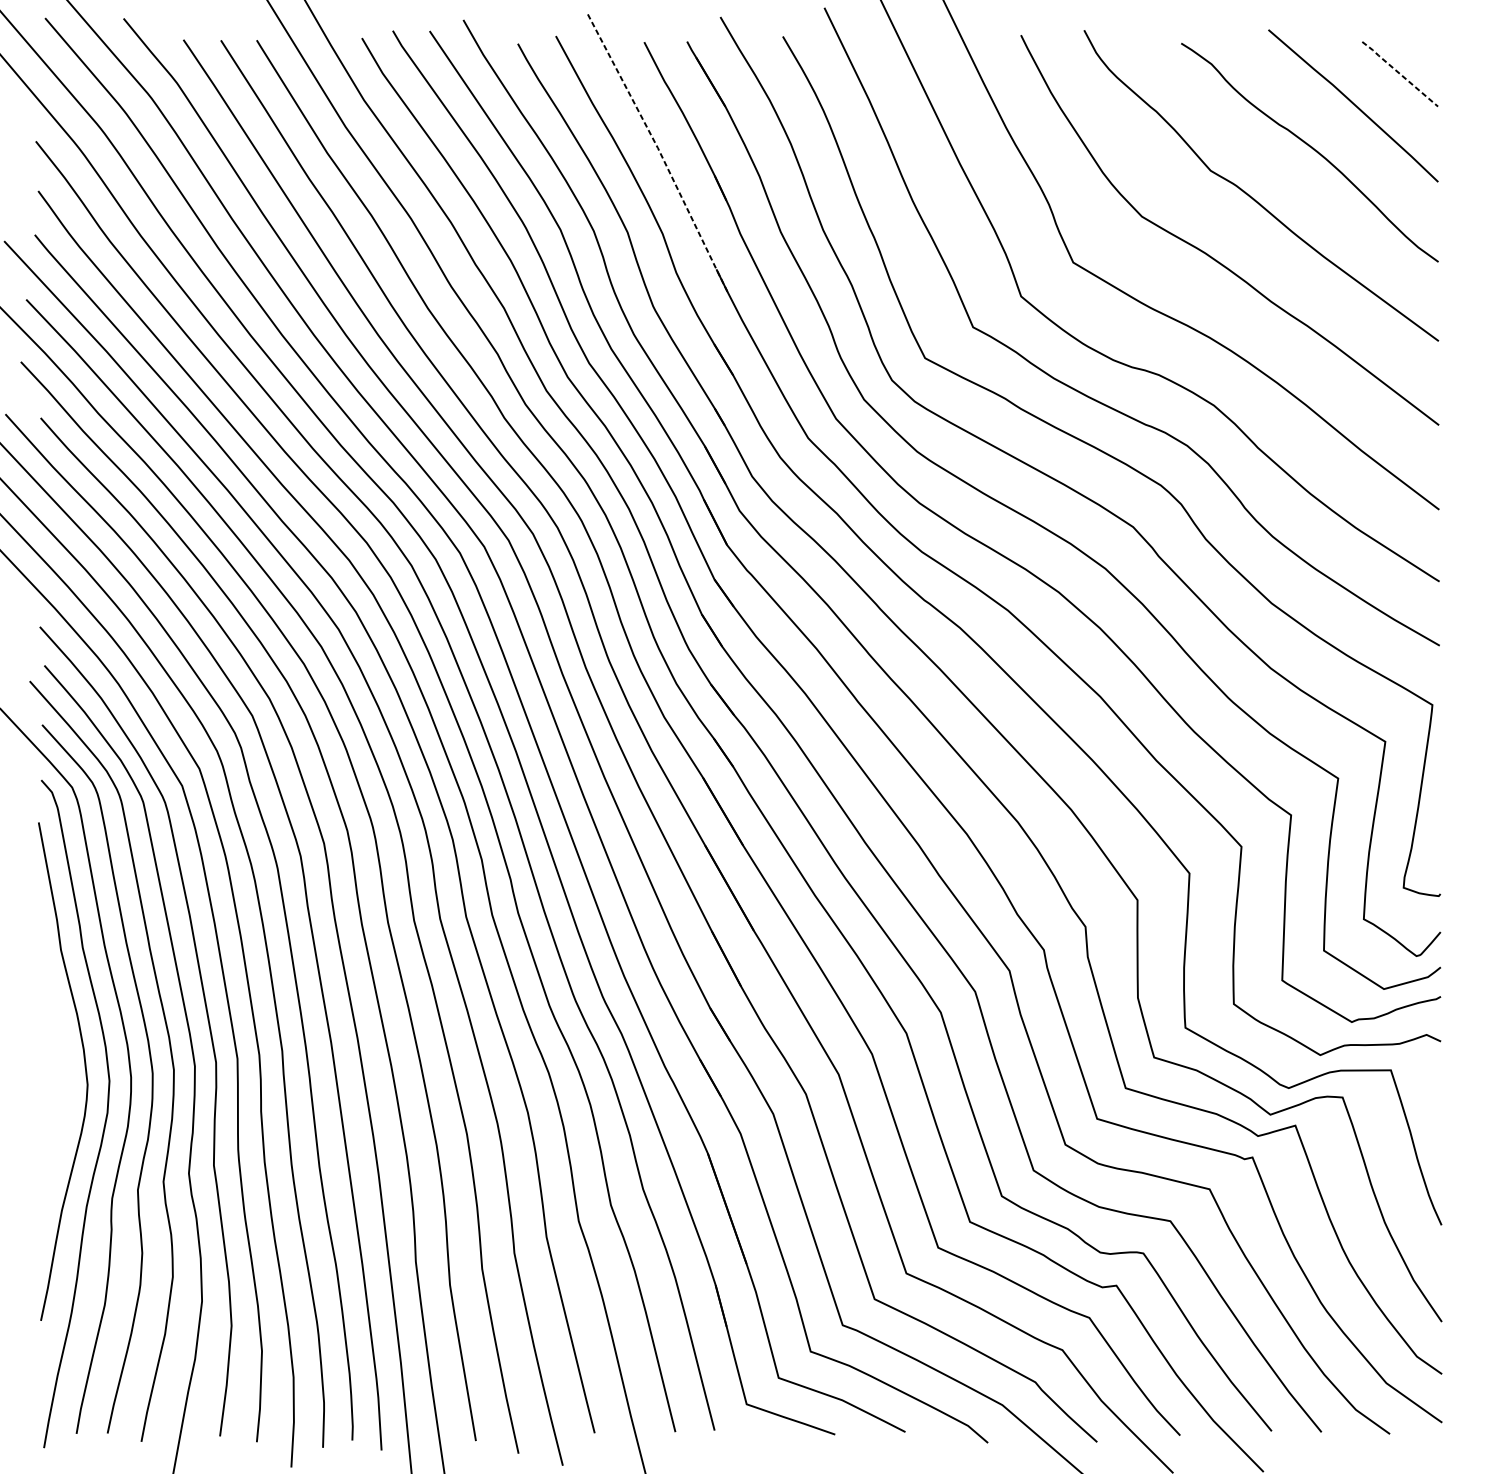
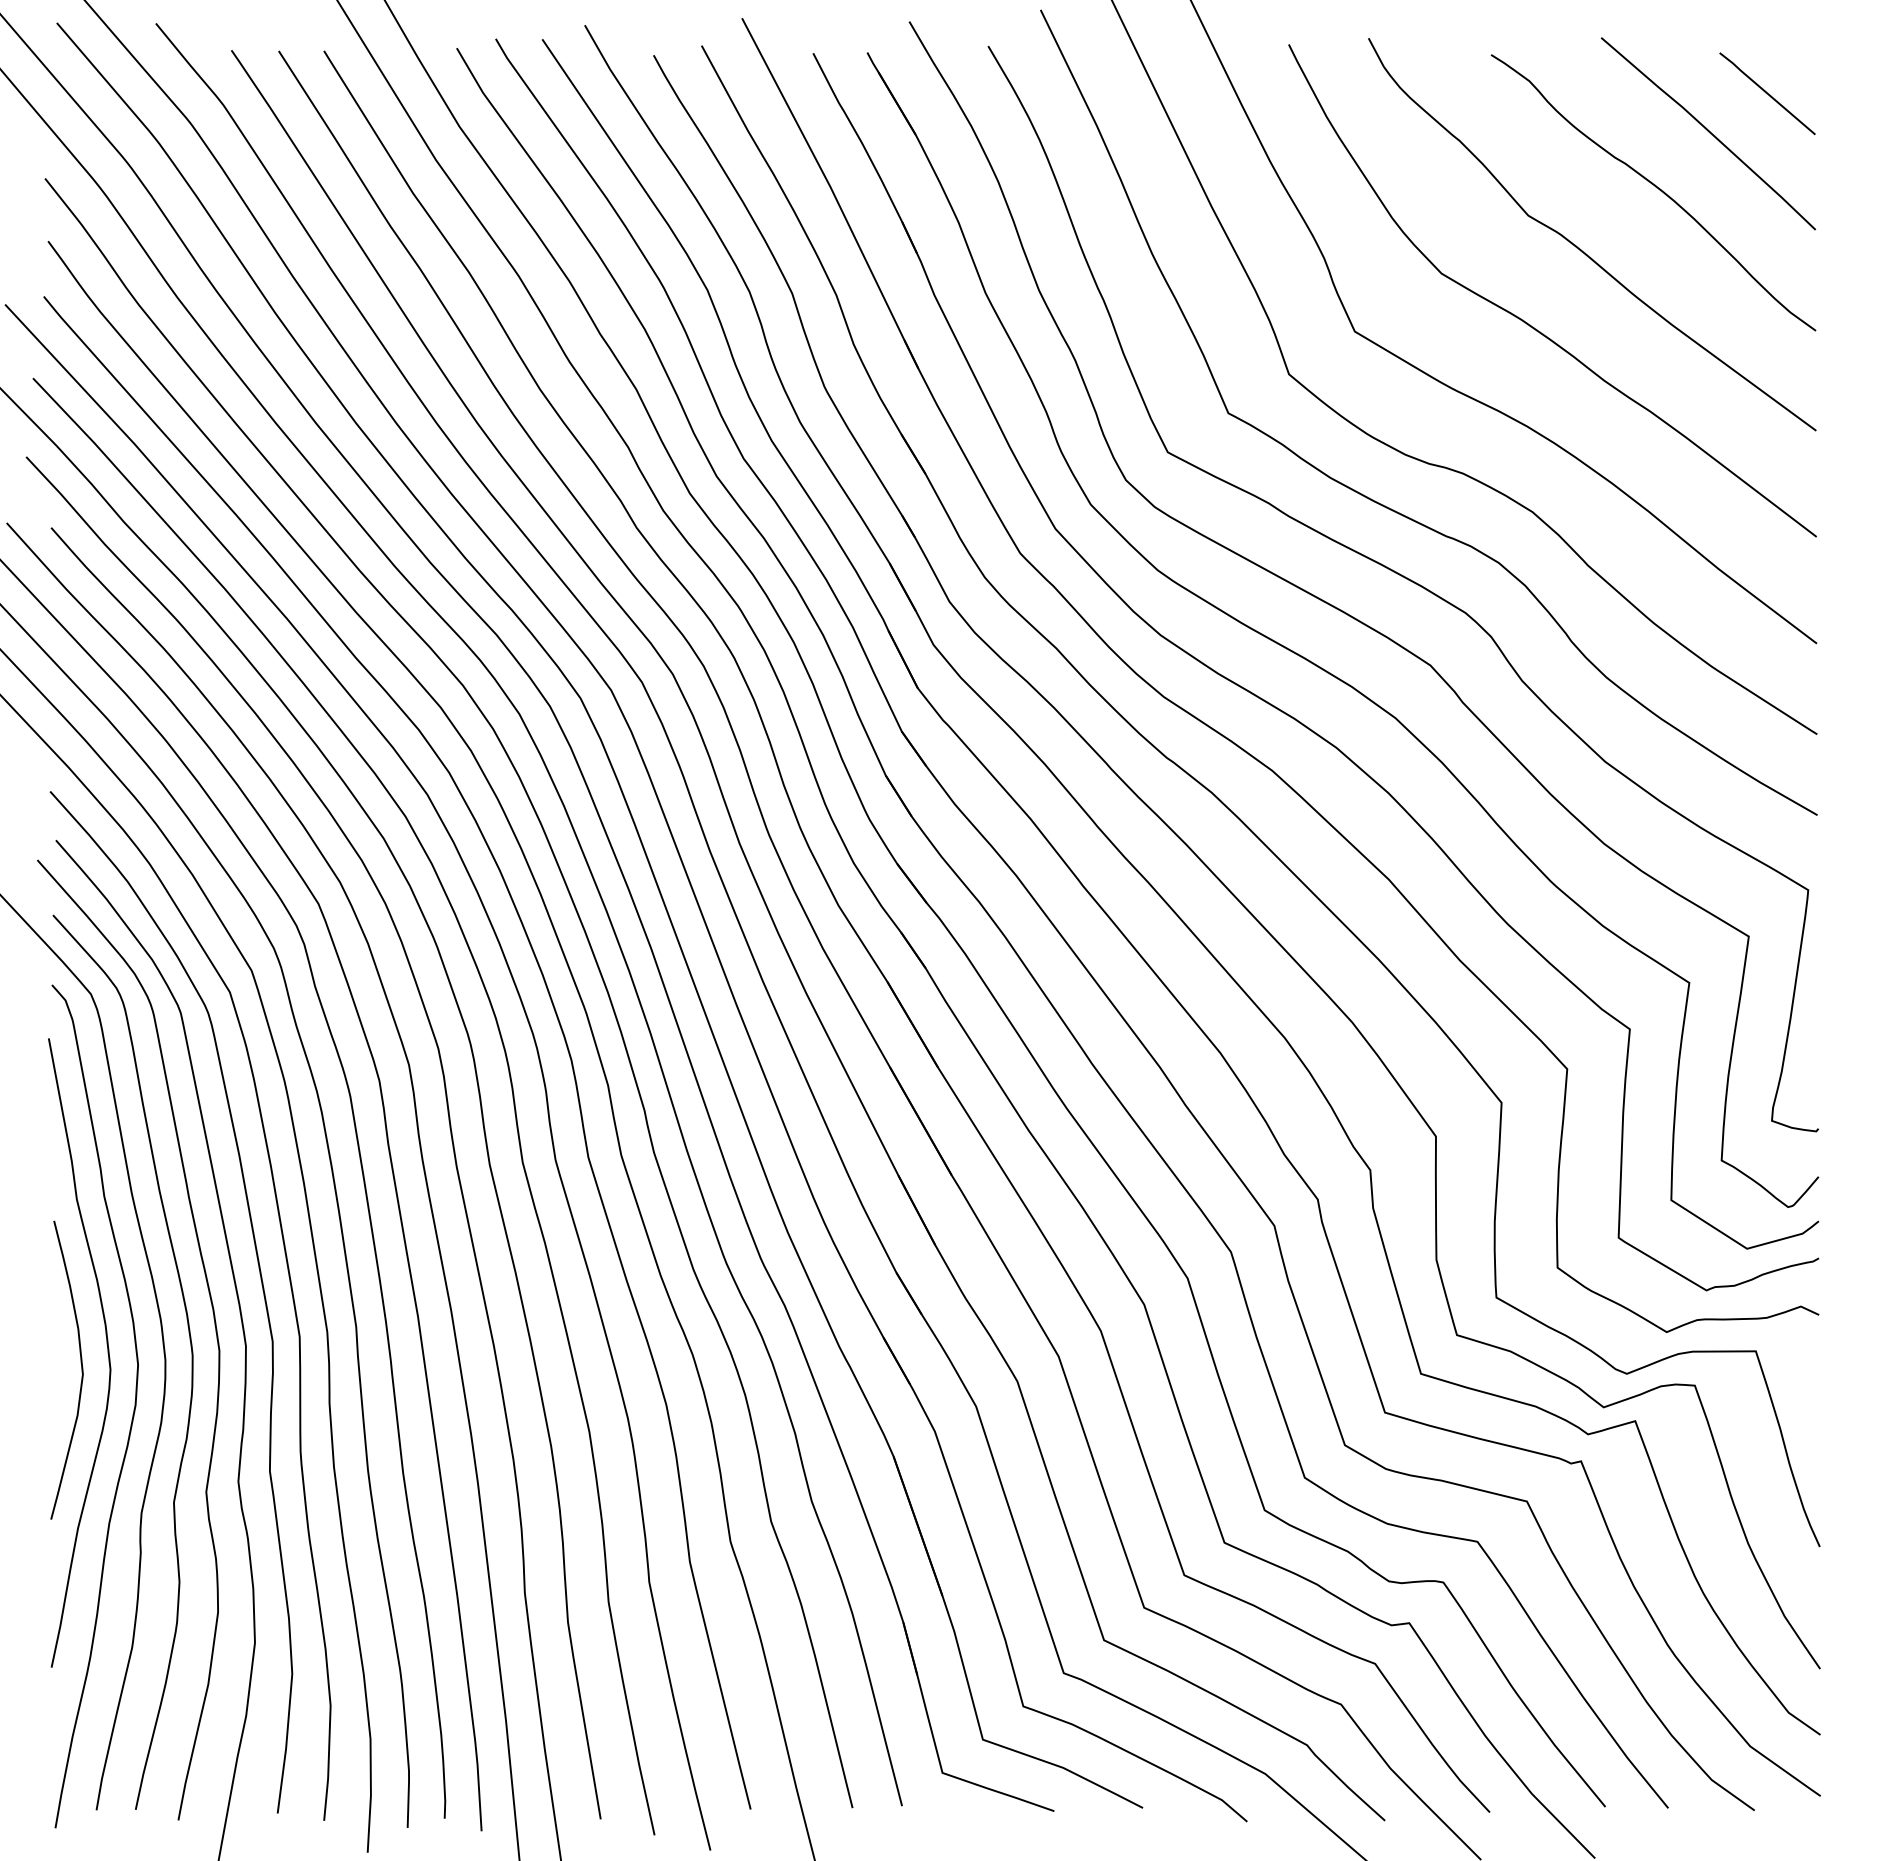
line: (1399, 74) -> (1766, 93), dashed -> solid
line: (660, 152) -> (833, 192), dashed -> solid
curve: (64, 1084) -> (81, 1369), added

